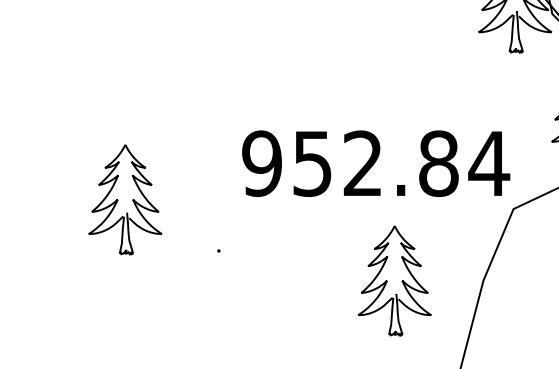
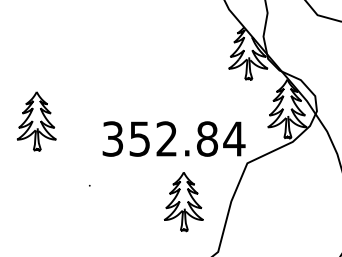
text: (261, 162) -> (112, 138), 952.84 -> 352.84
part: (124, 200) -> (36, 121), moved

